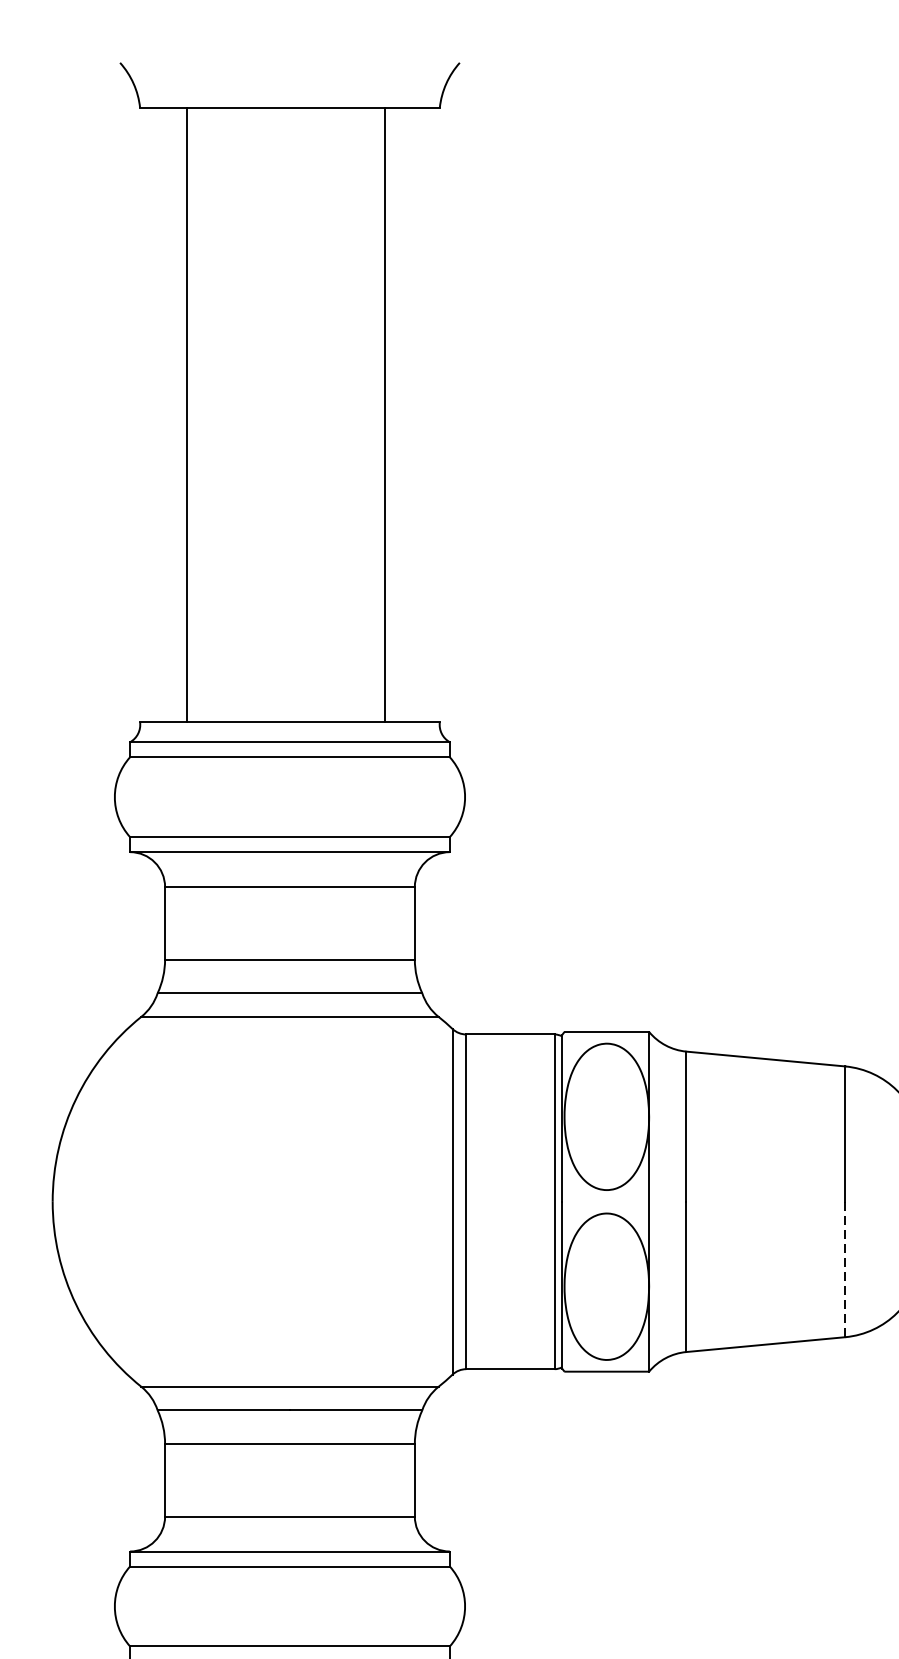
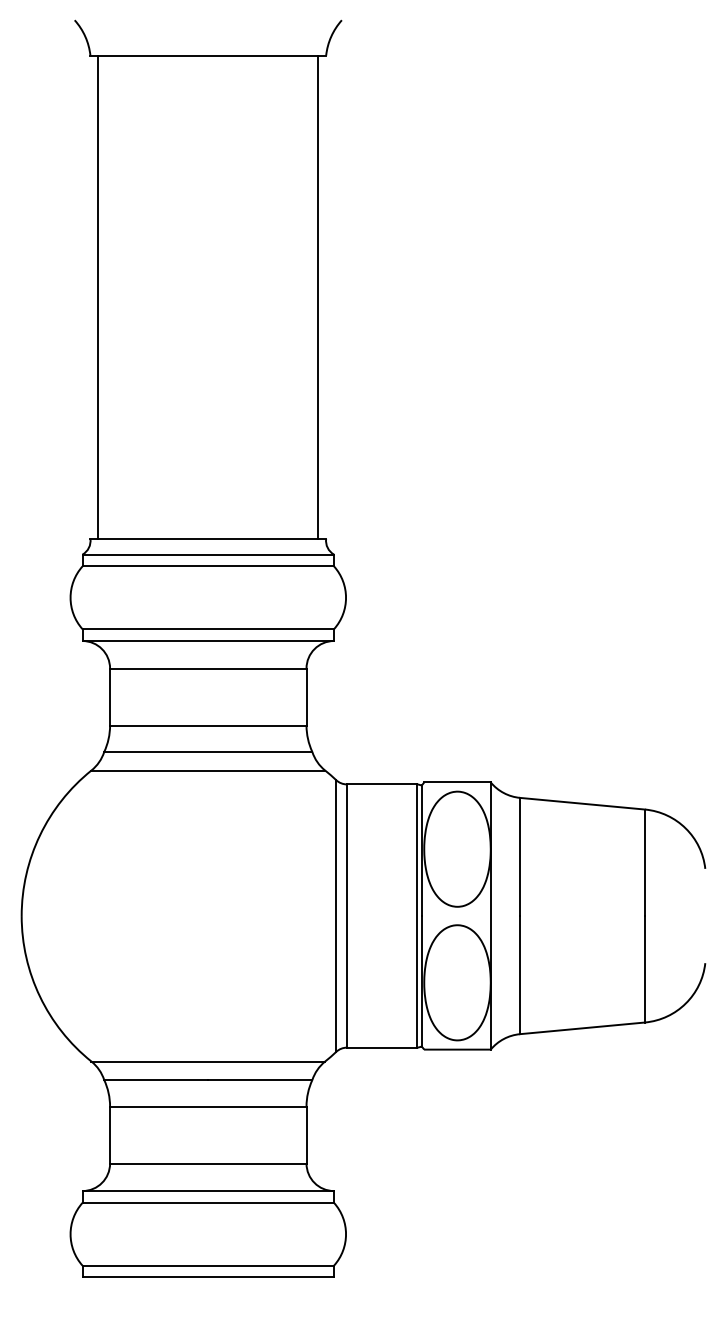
line: (187, 414) -> (98, 296), moved
line: (385, 414) -> (318, 296), moved
line: (845, 1269) -> (645, 969), dashed -> solid

